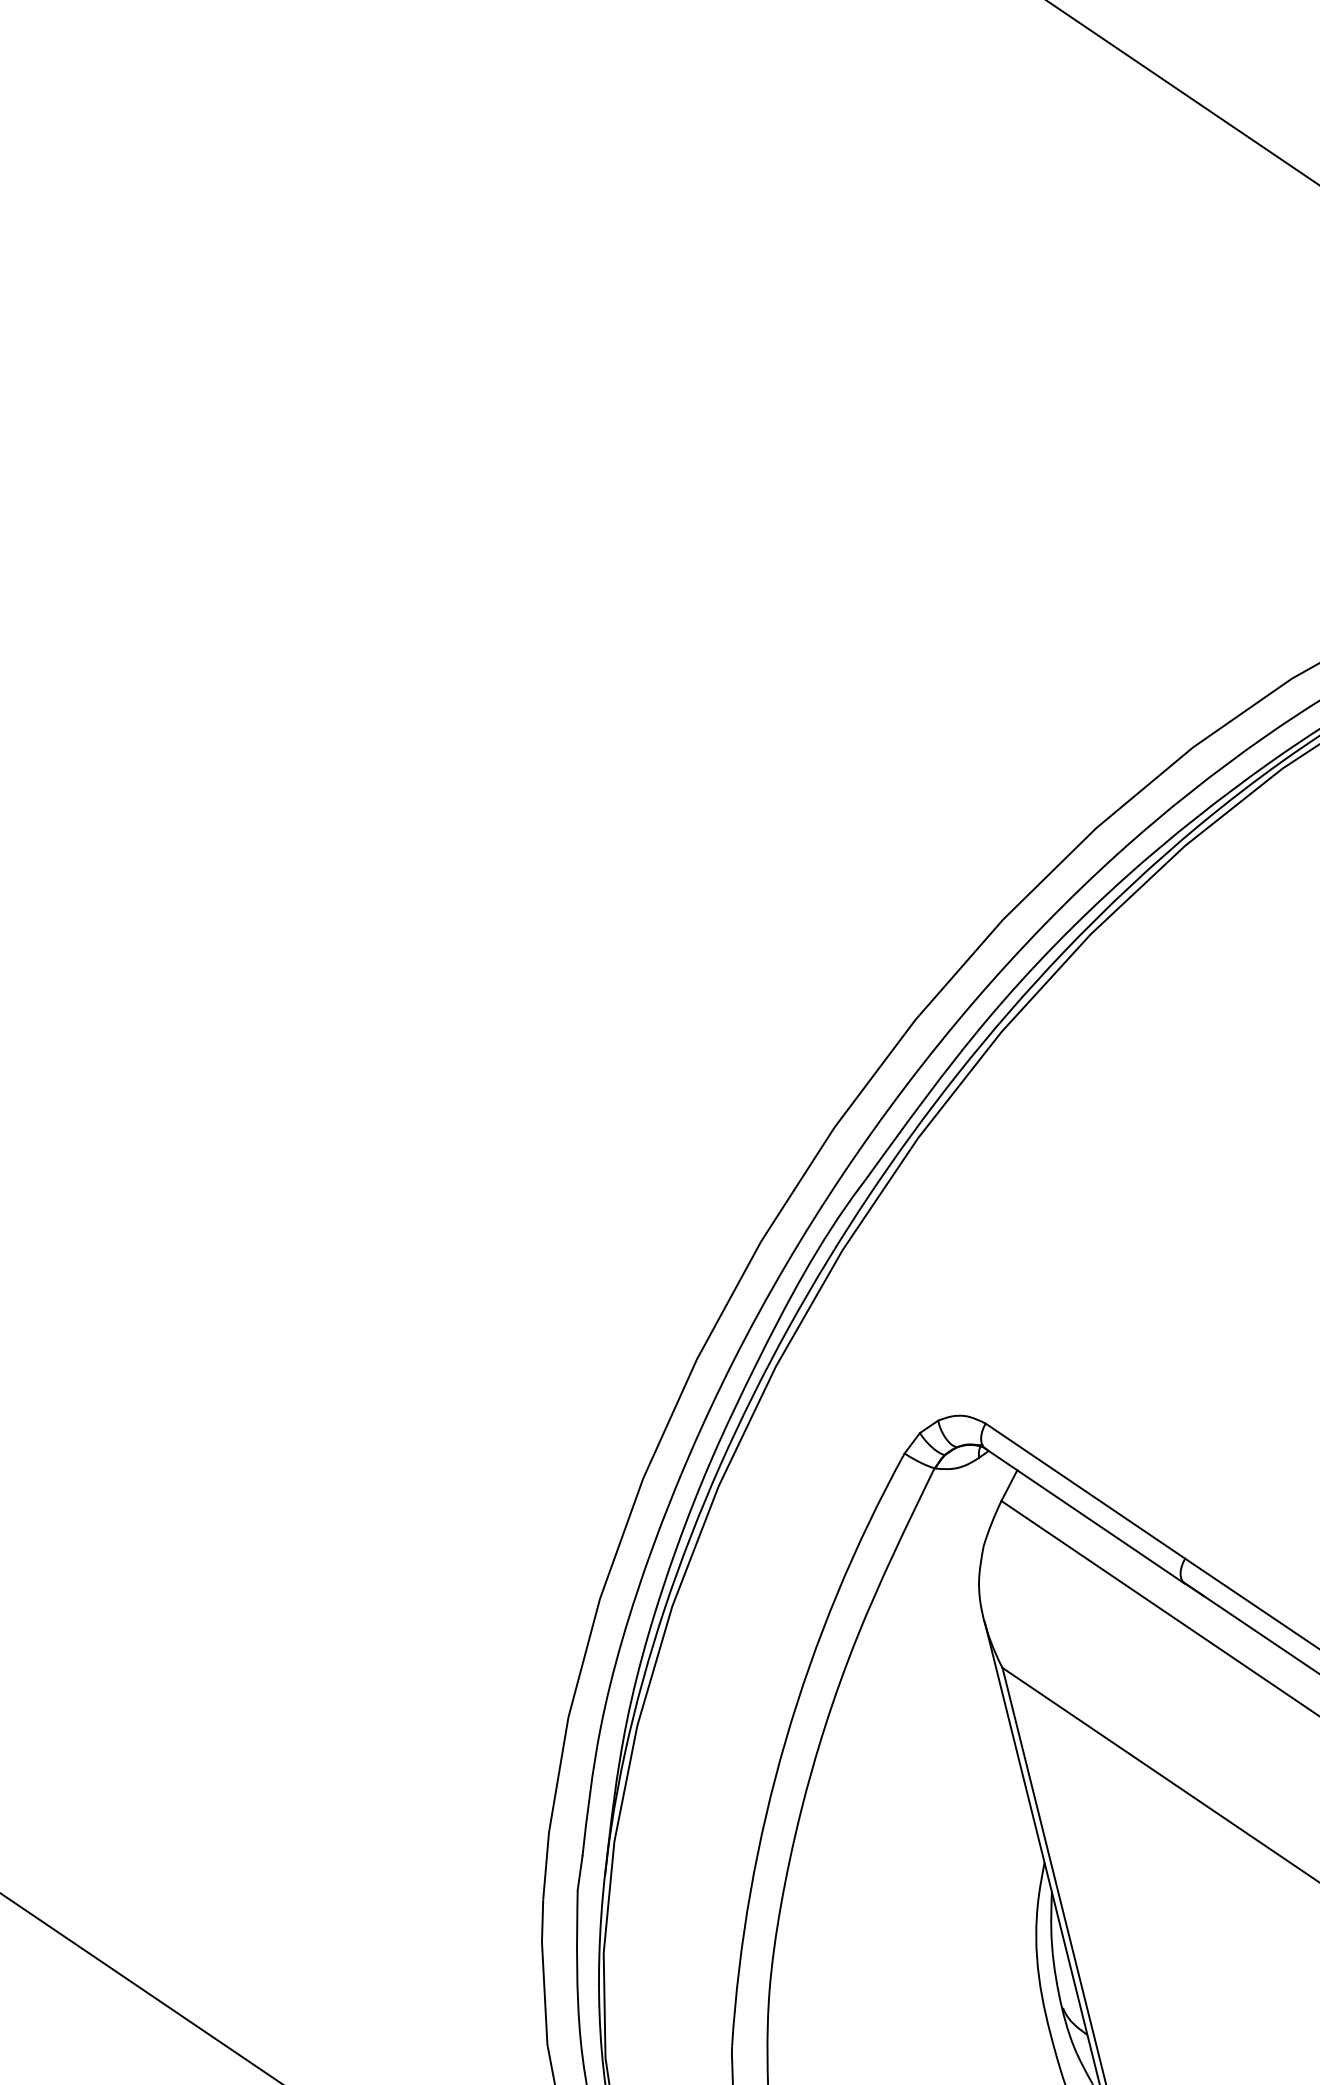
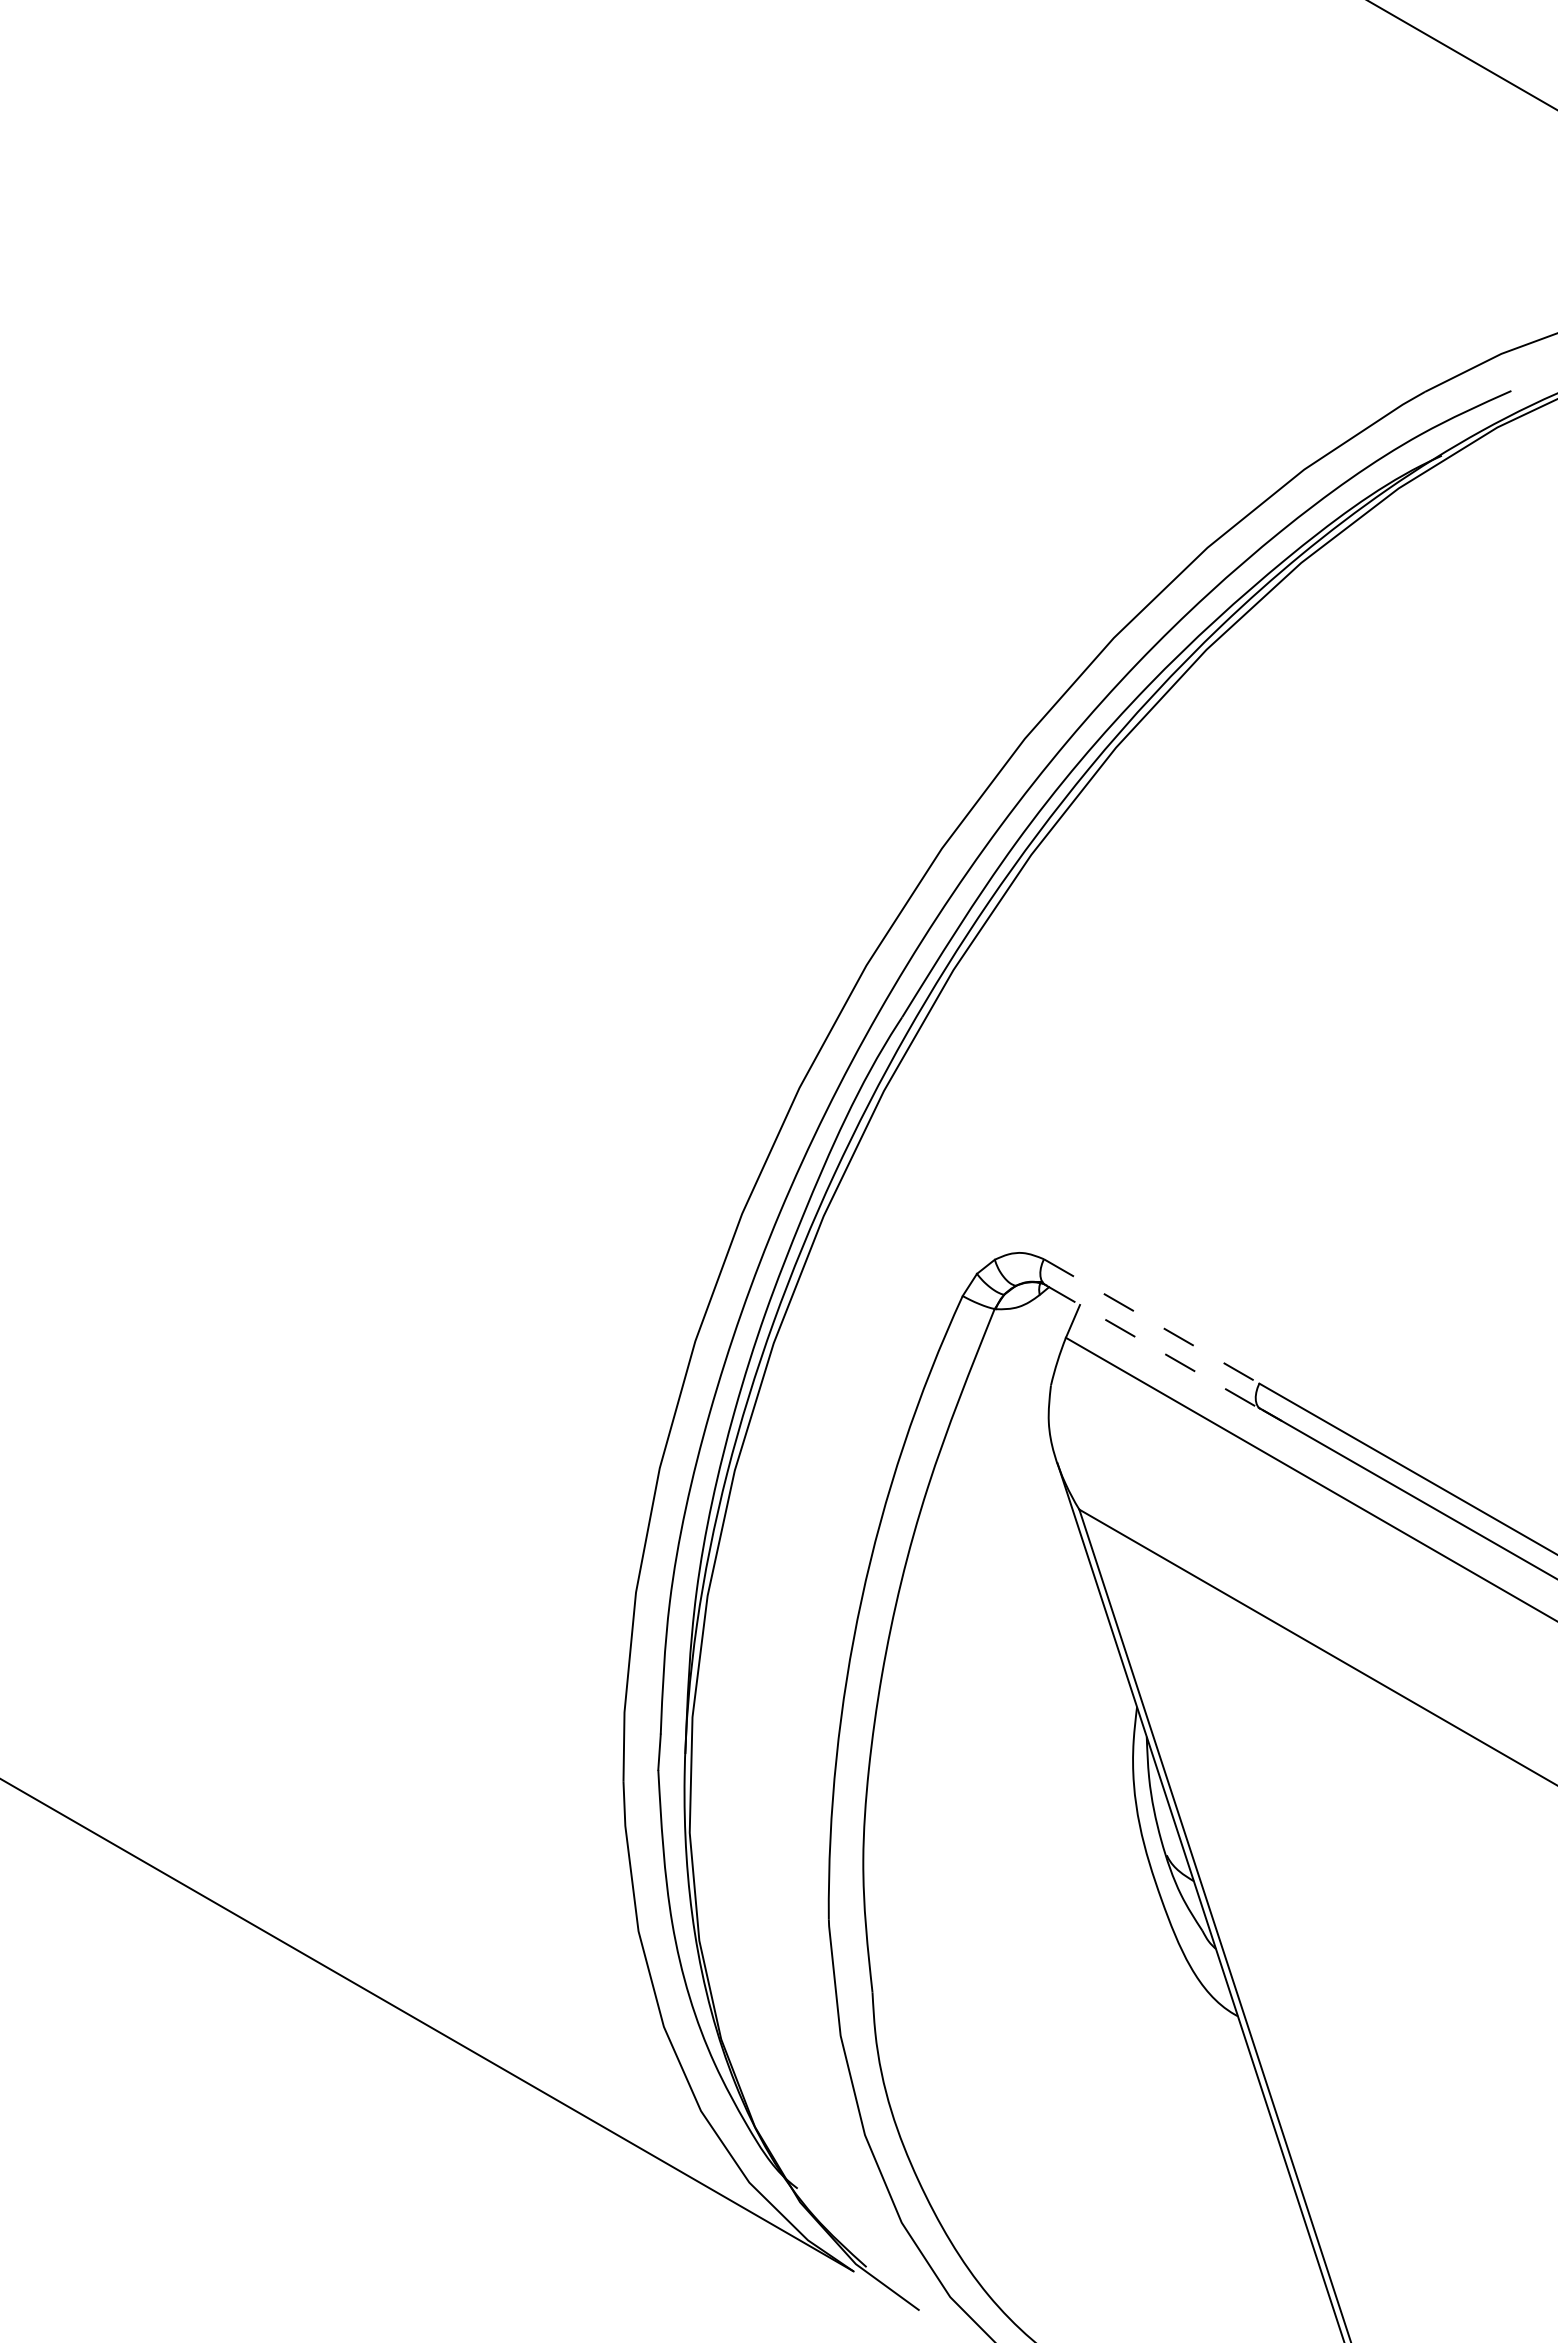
line: (1086, 1491) -> (1152, 1321), solid -> dashed
line: (1085, 1516) -> (1153, 1347), solid -> dashed

